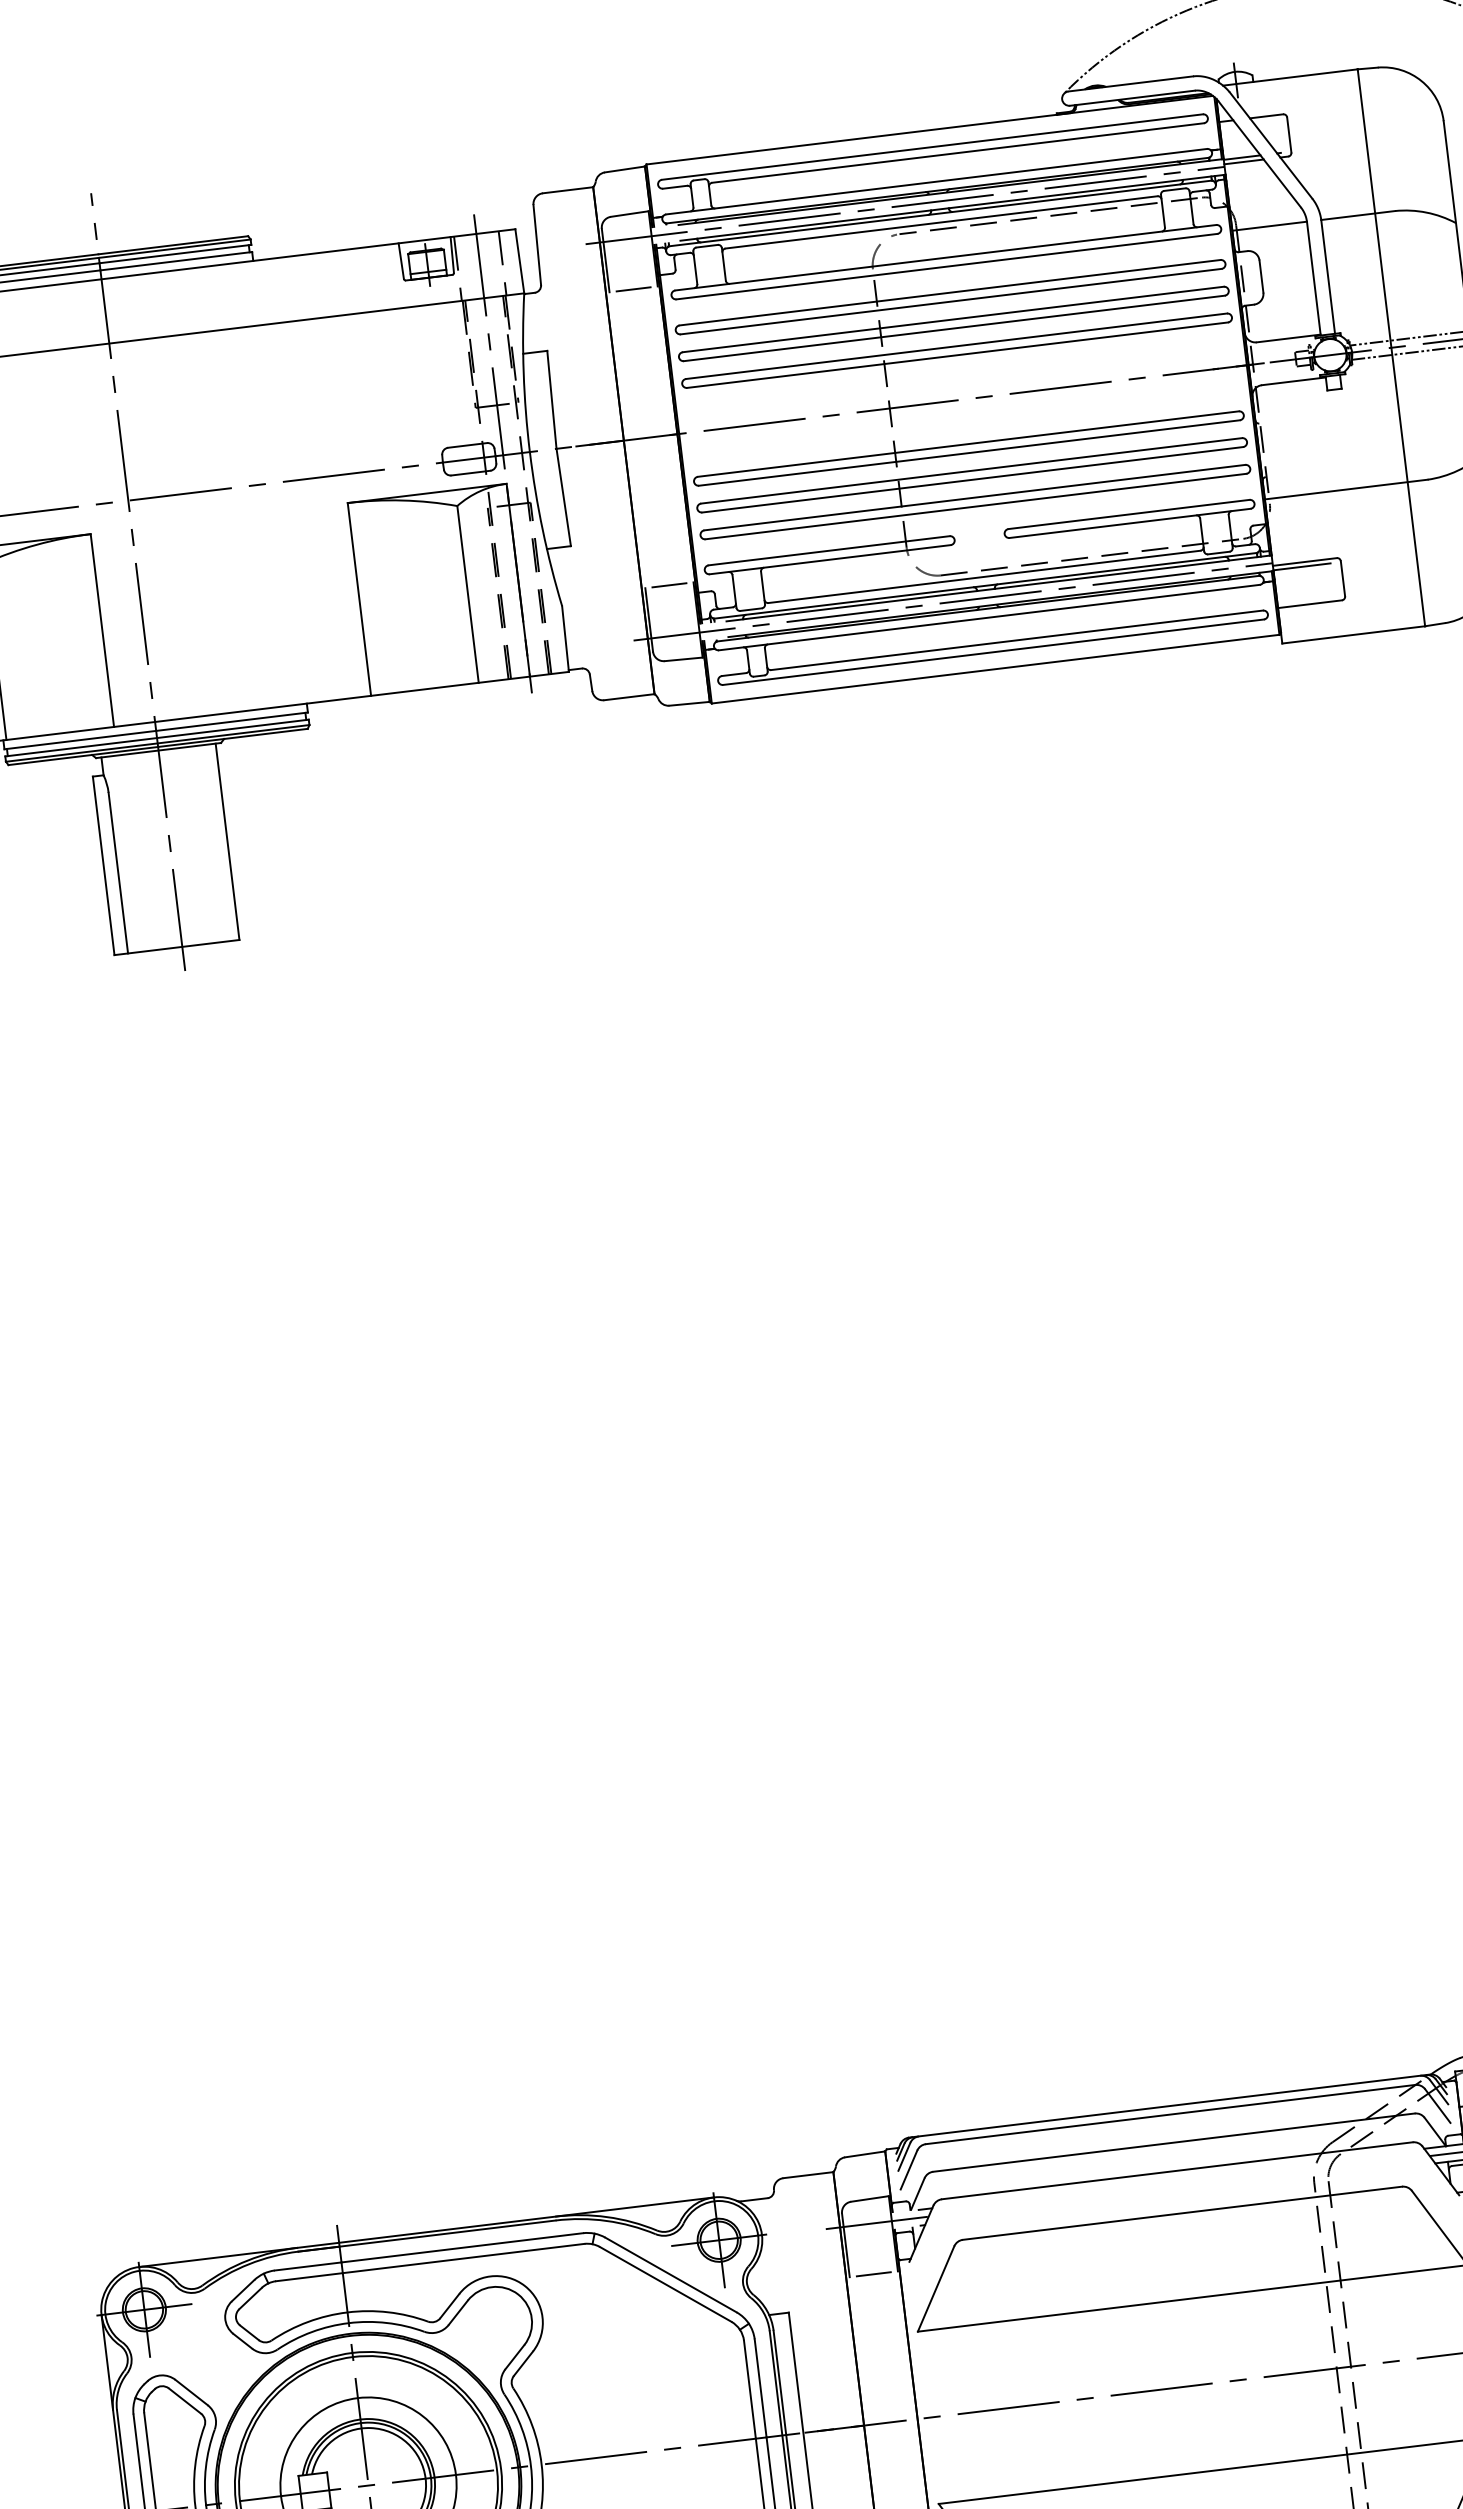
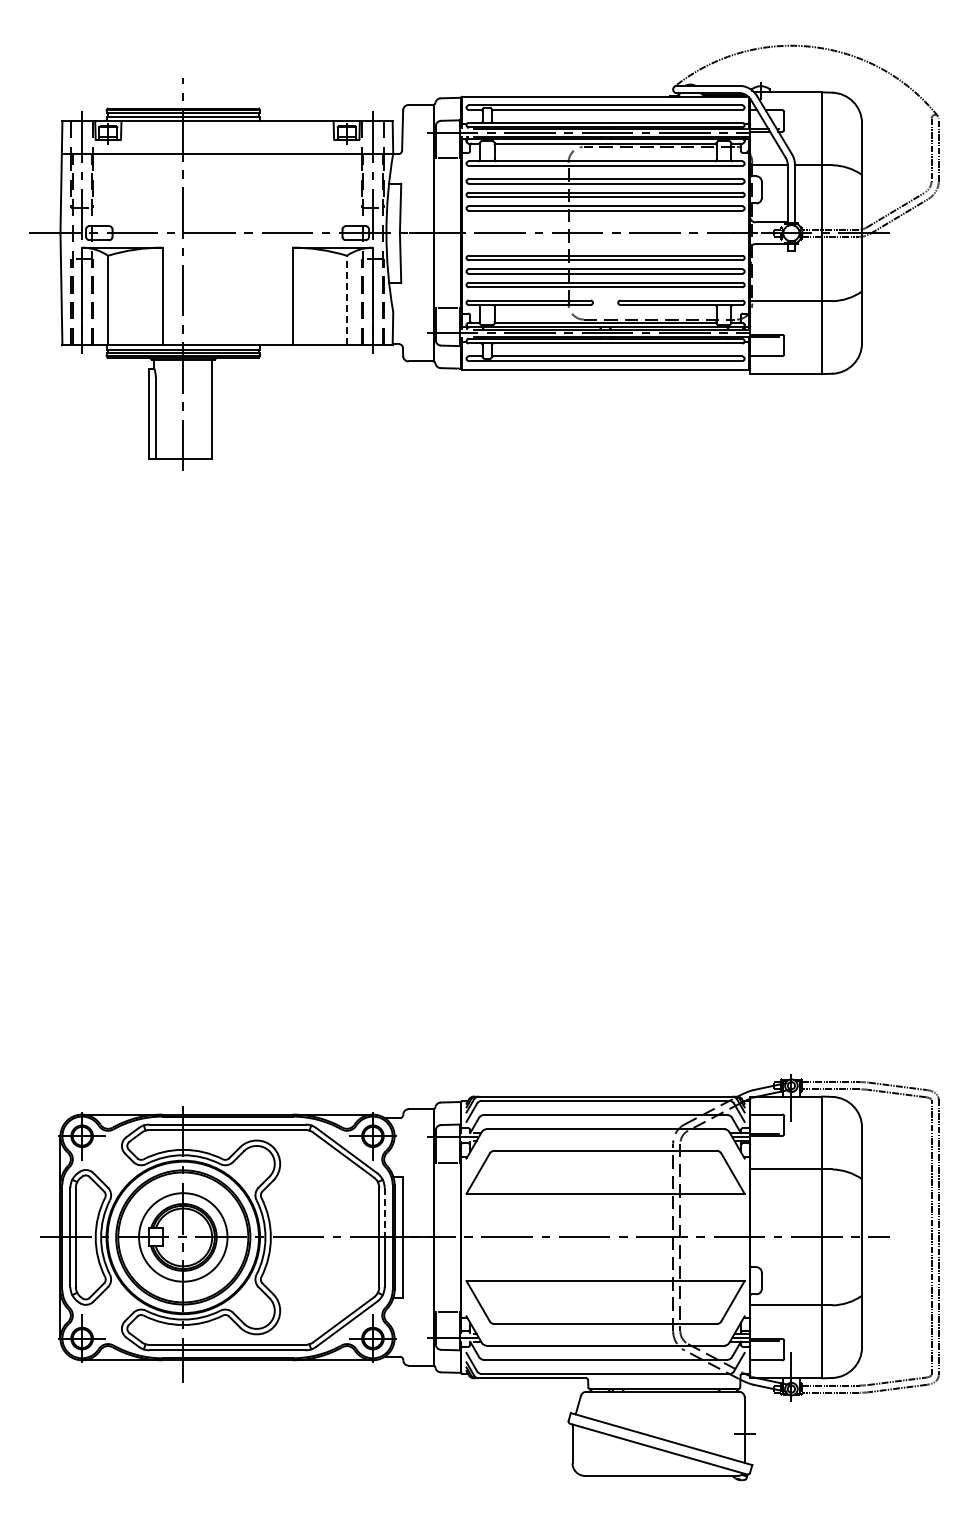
line: (468, 594) -> (347, 300), solid -> dashed
line: (760, 2388) -> (384, 1212), solid -> dashed

